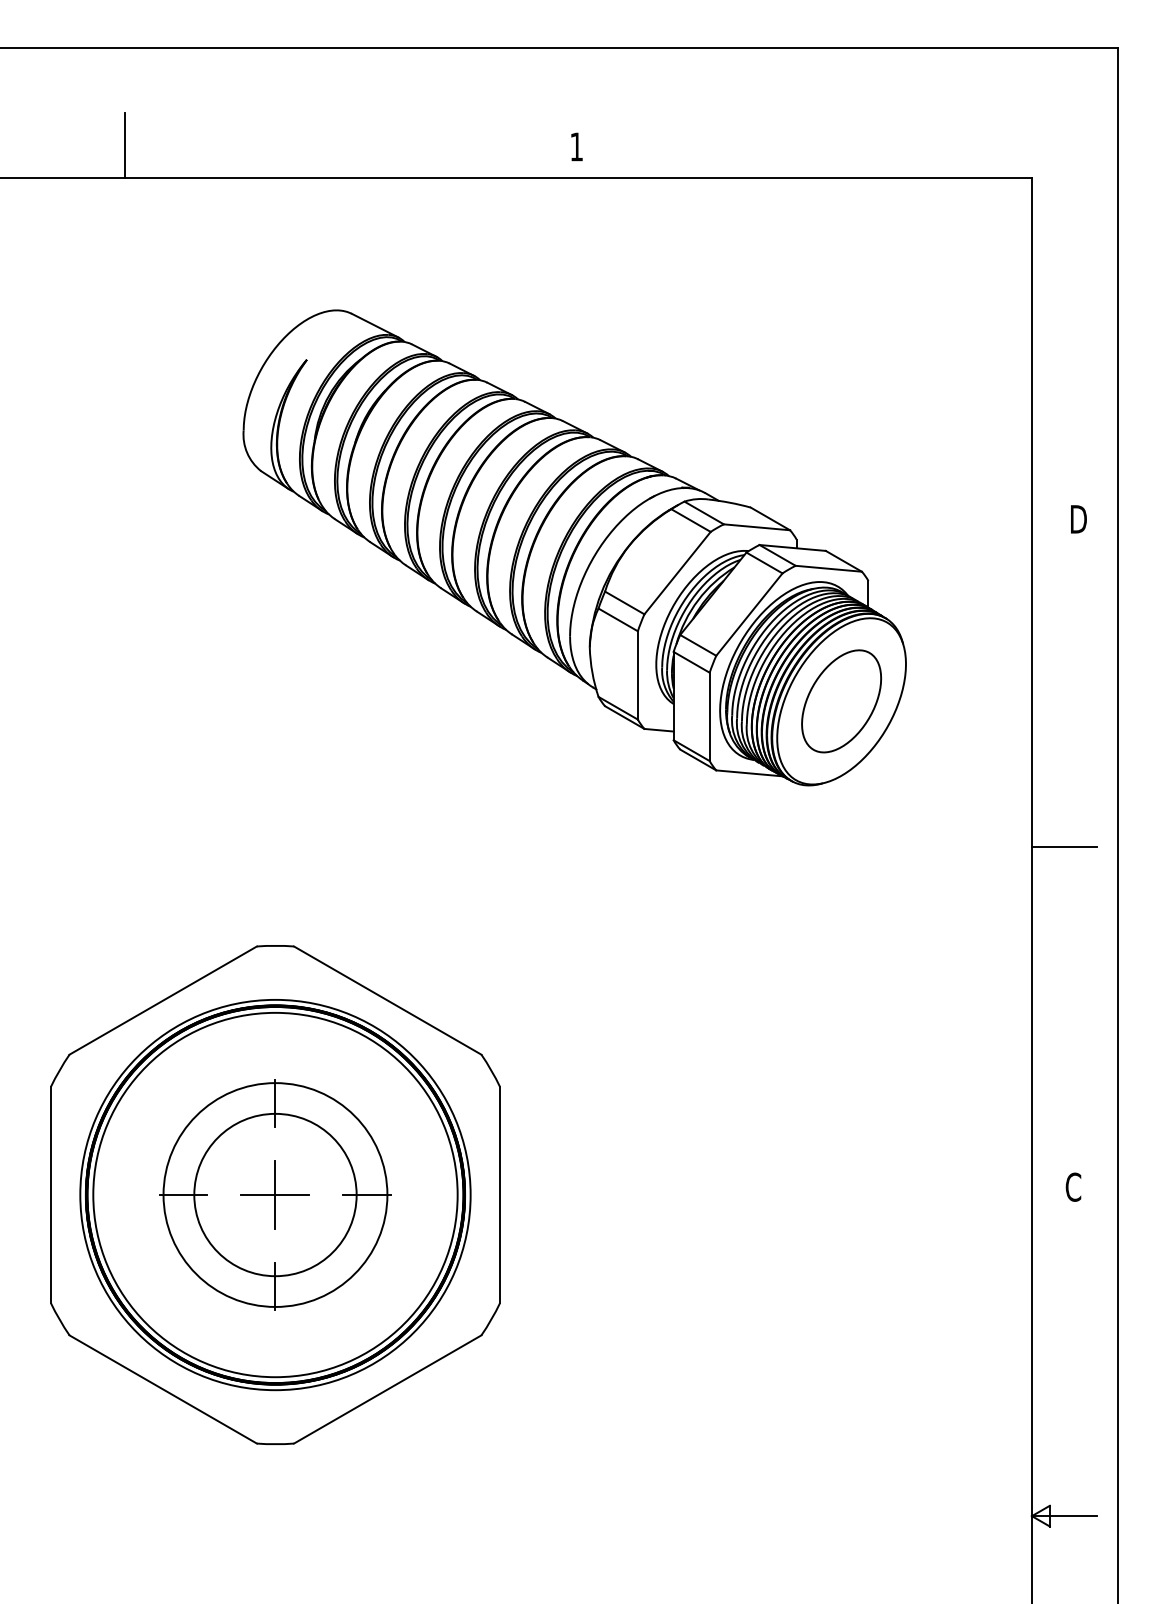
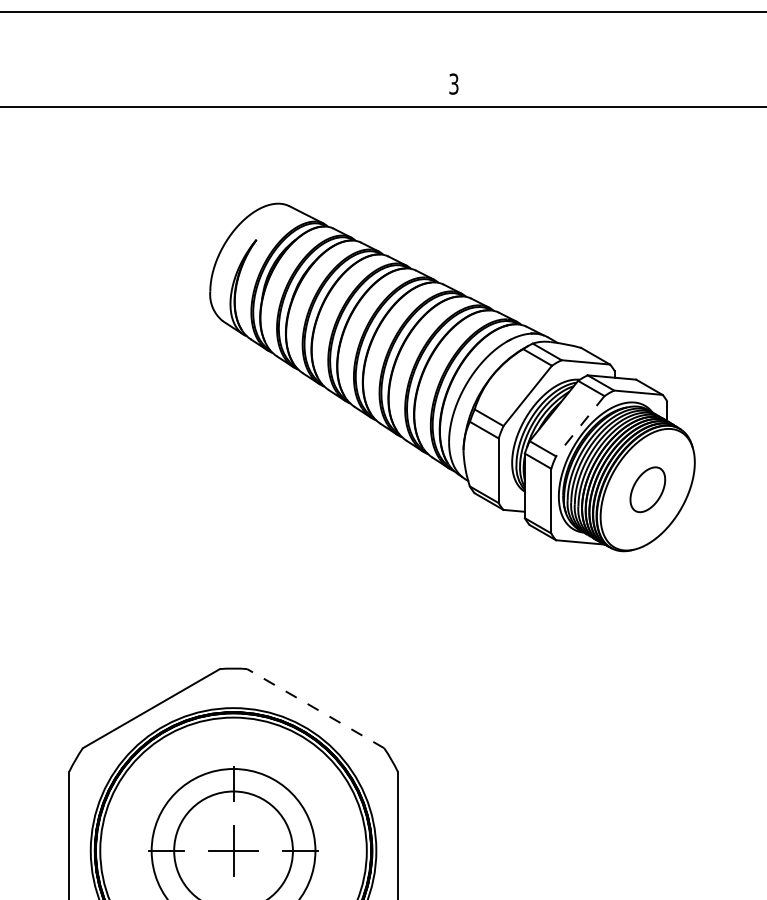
line: (125, 144) -> (123, 82), removed
text: (576, 146) -> (453, 83), 1 -> 3
line: (749, 614) -> (580, 426), solid -> dashed
part: (841, 701) -> (647, 489), size x0.6
line: (387, 1000) -> (315, 708), solid -> dashed

